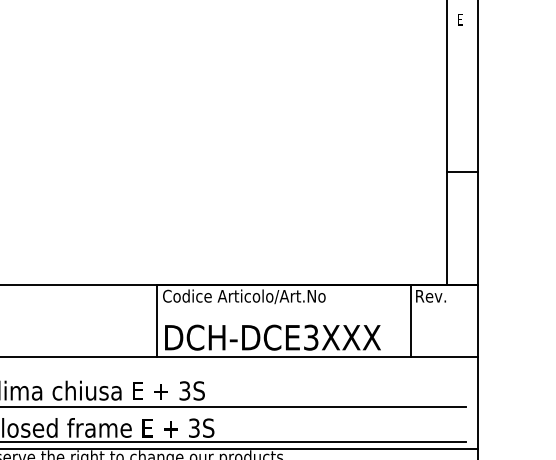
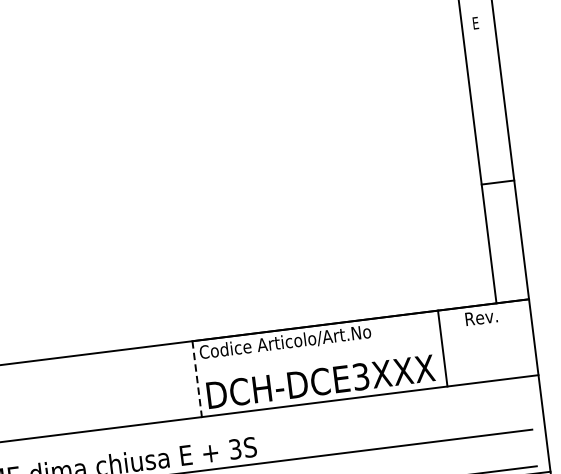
line: (411, 320) -> (443, 348), moved
line: (157, 321) -> (197, 379), solid -> dashed

